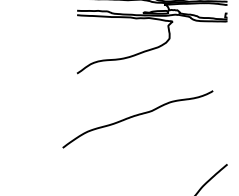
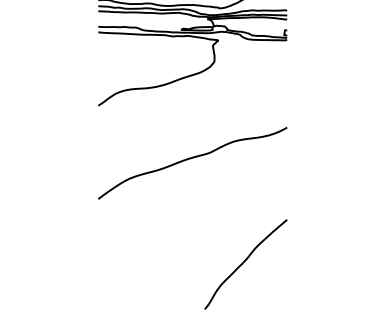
curve: (136, 116) -> (190, 159), moved

